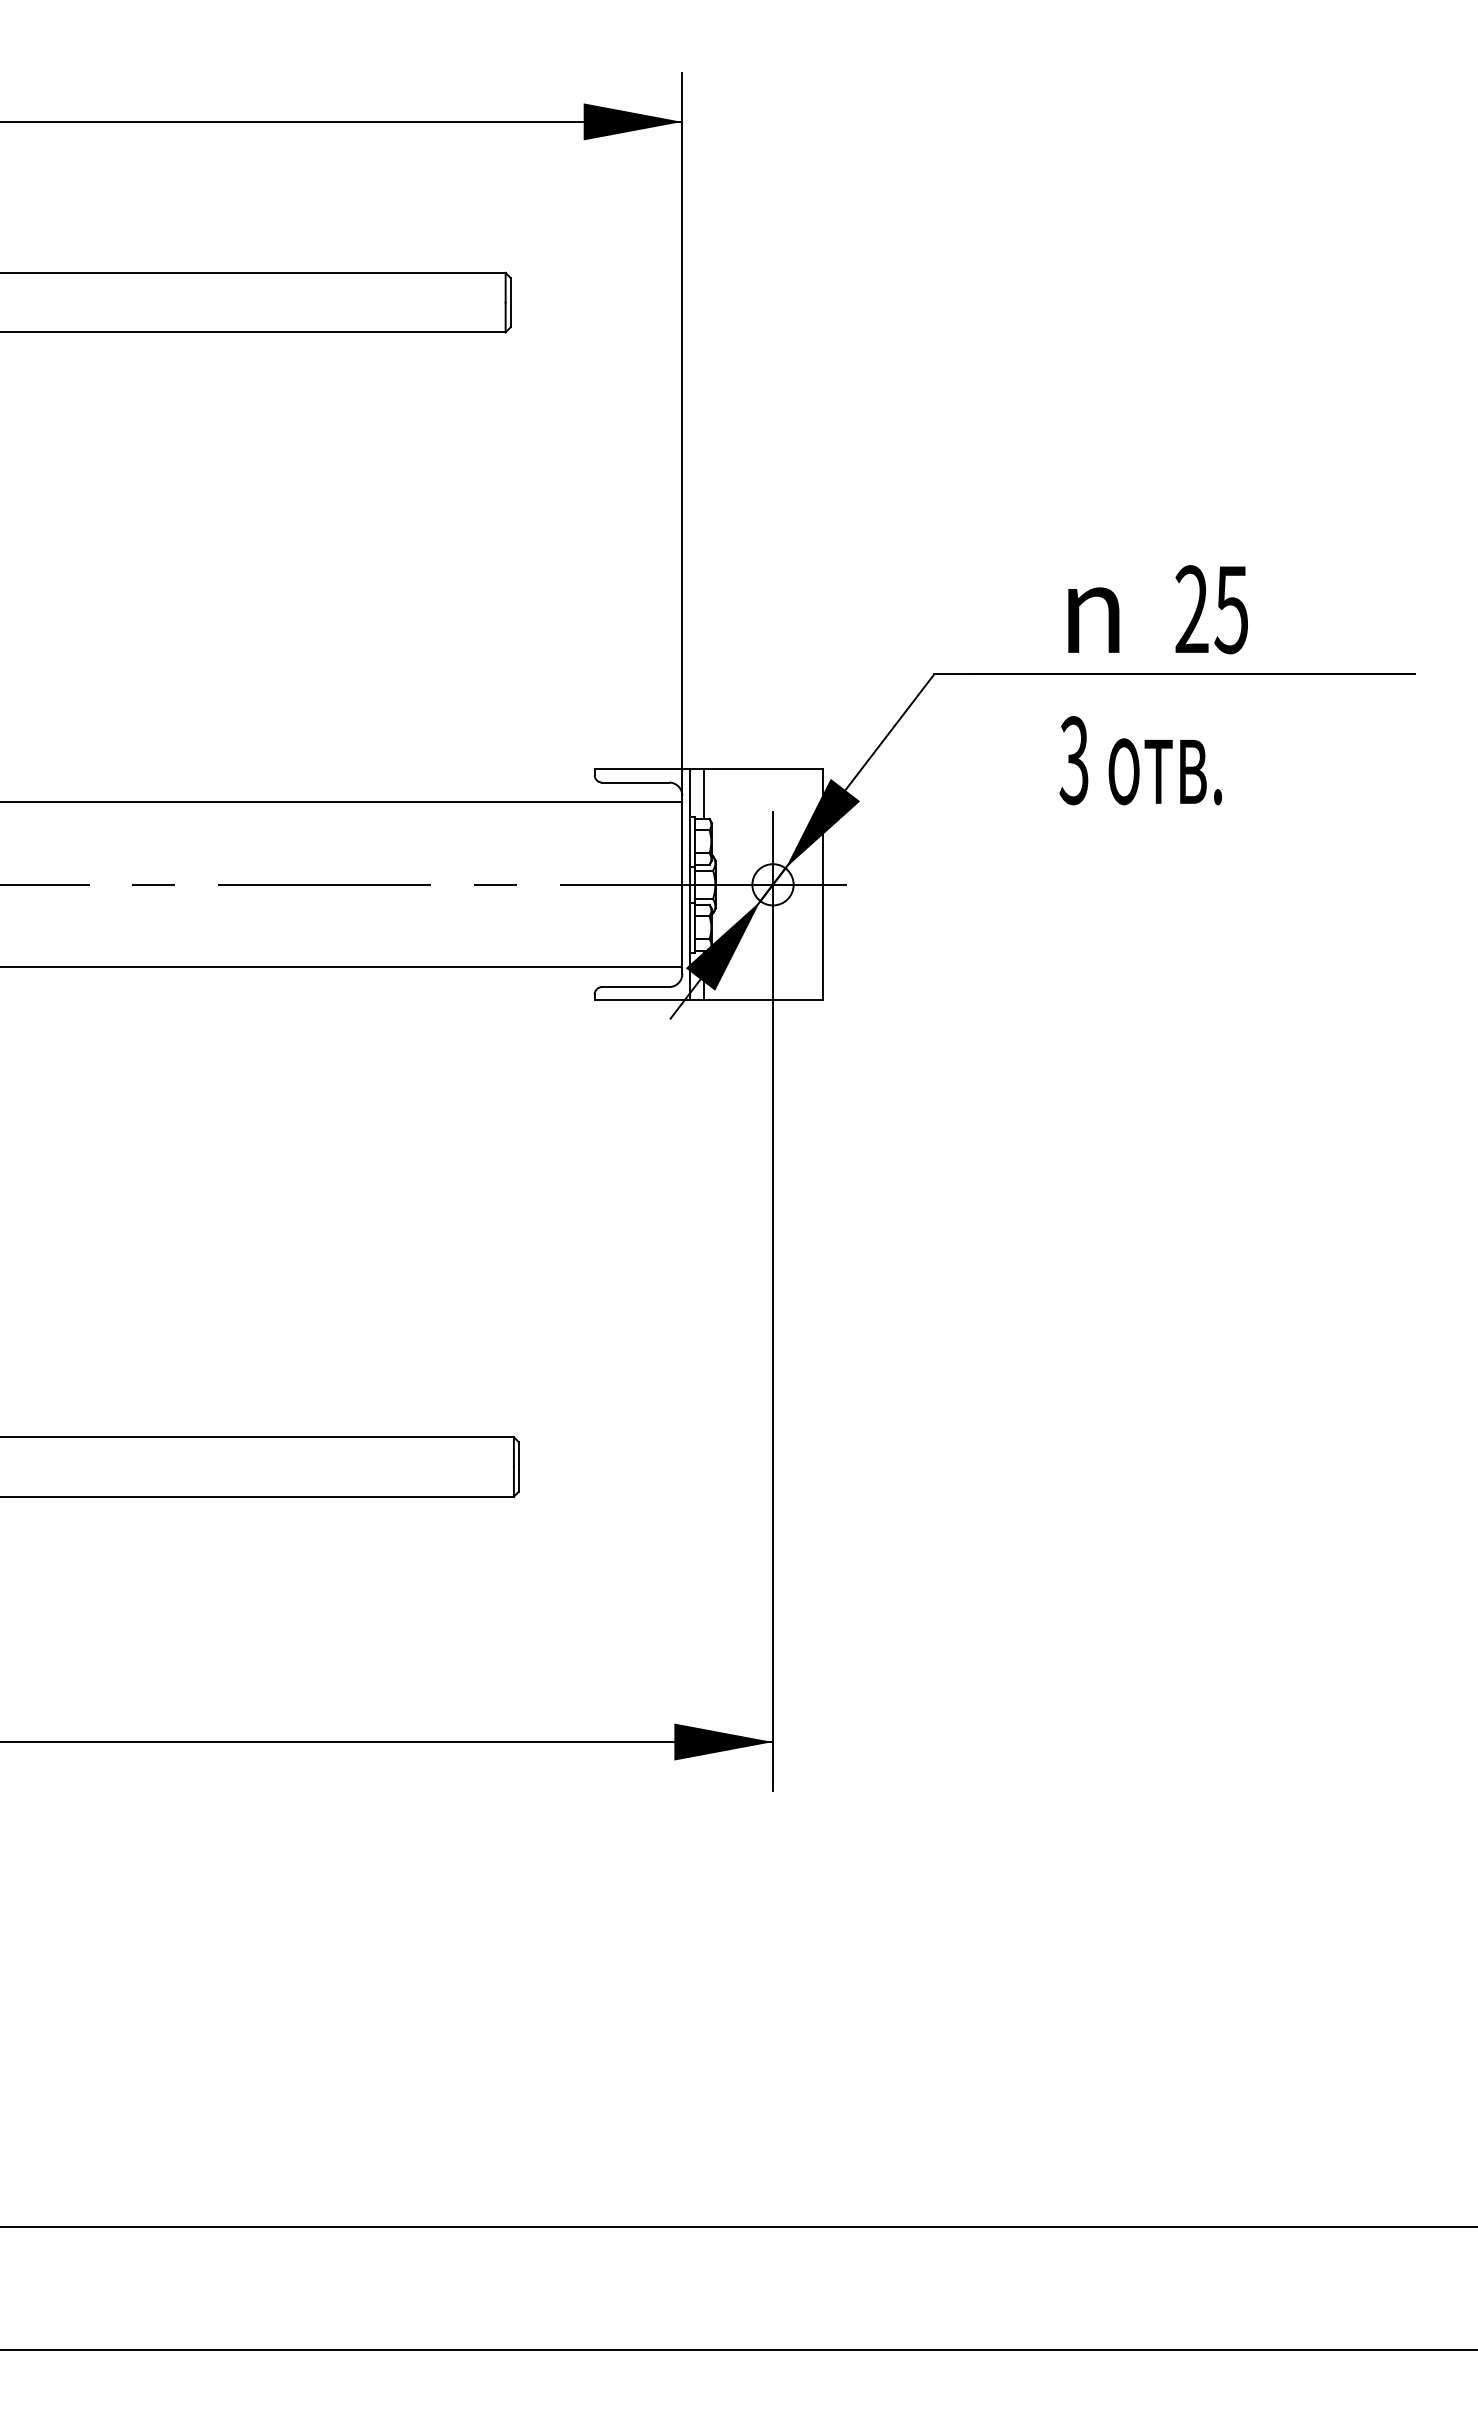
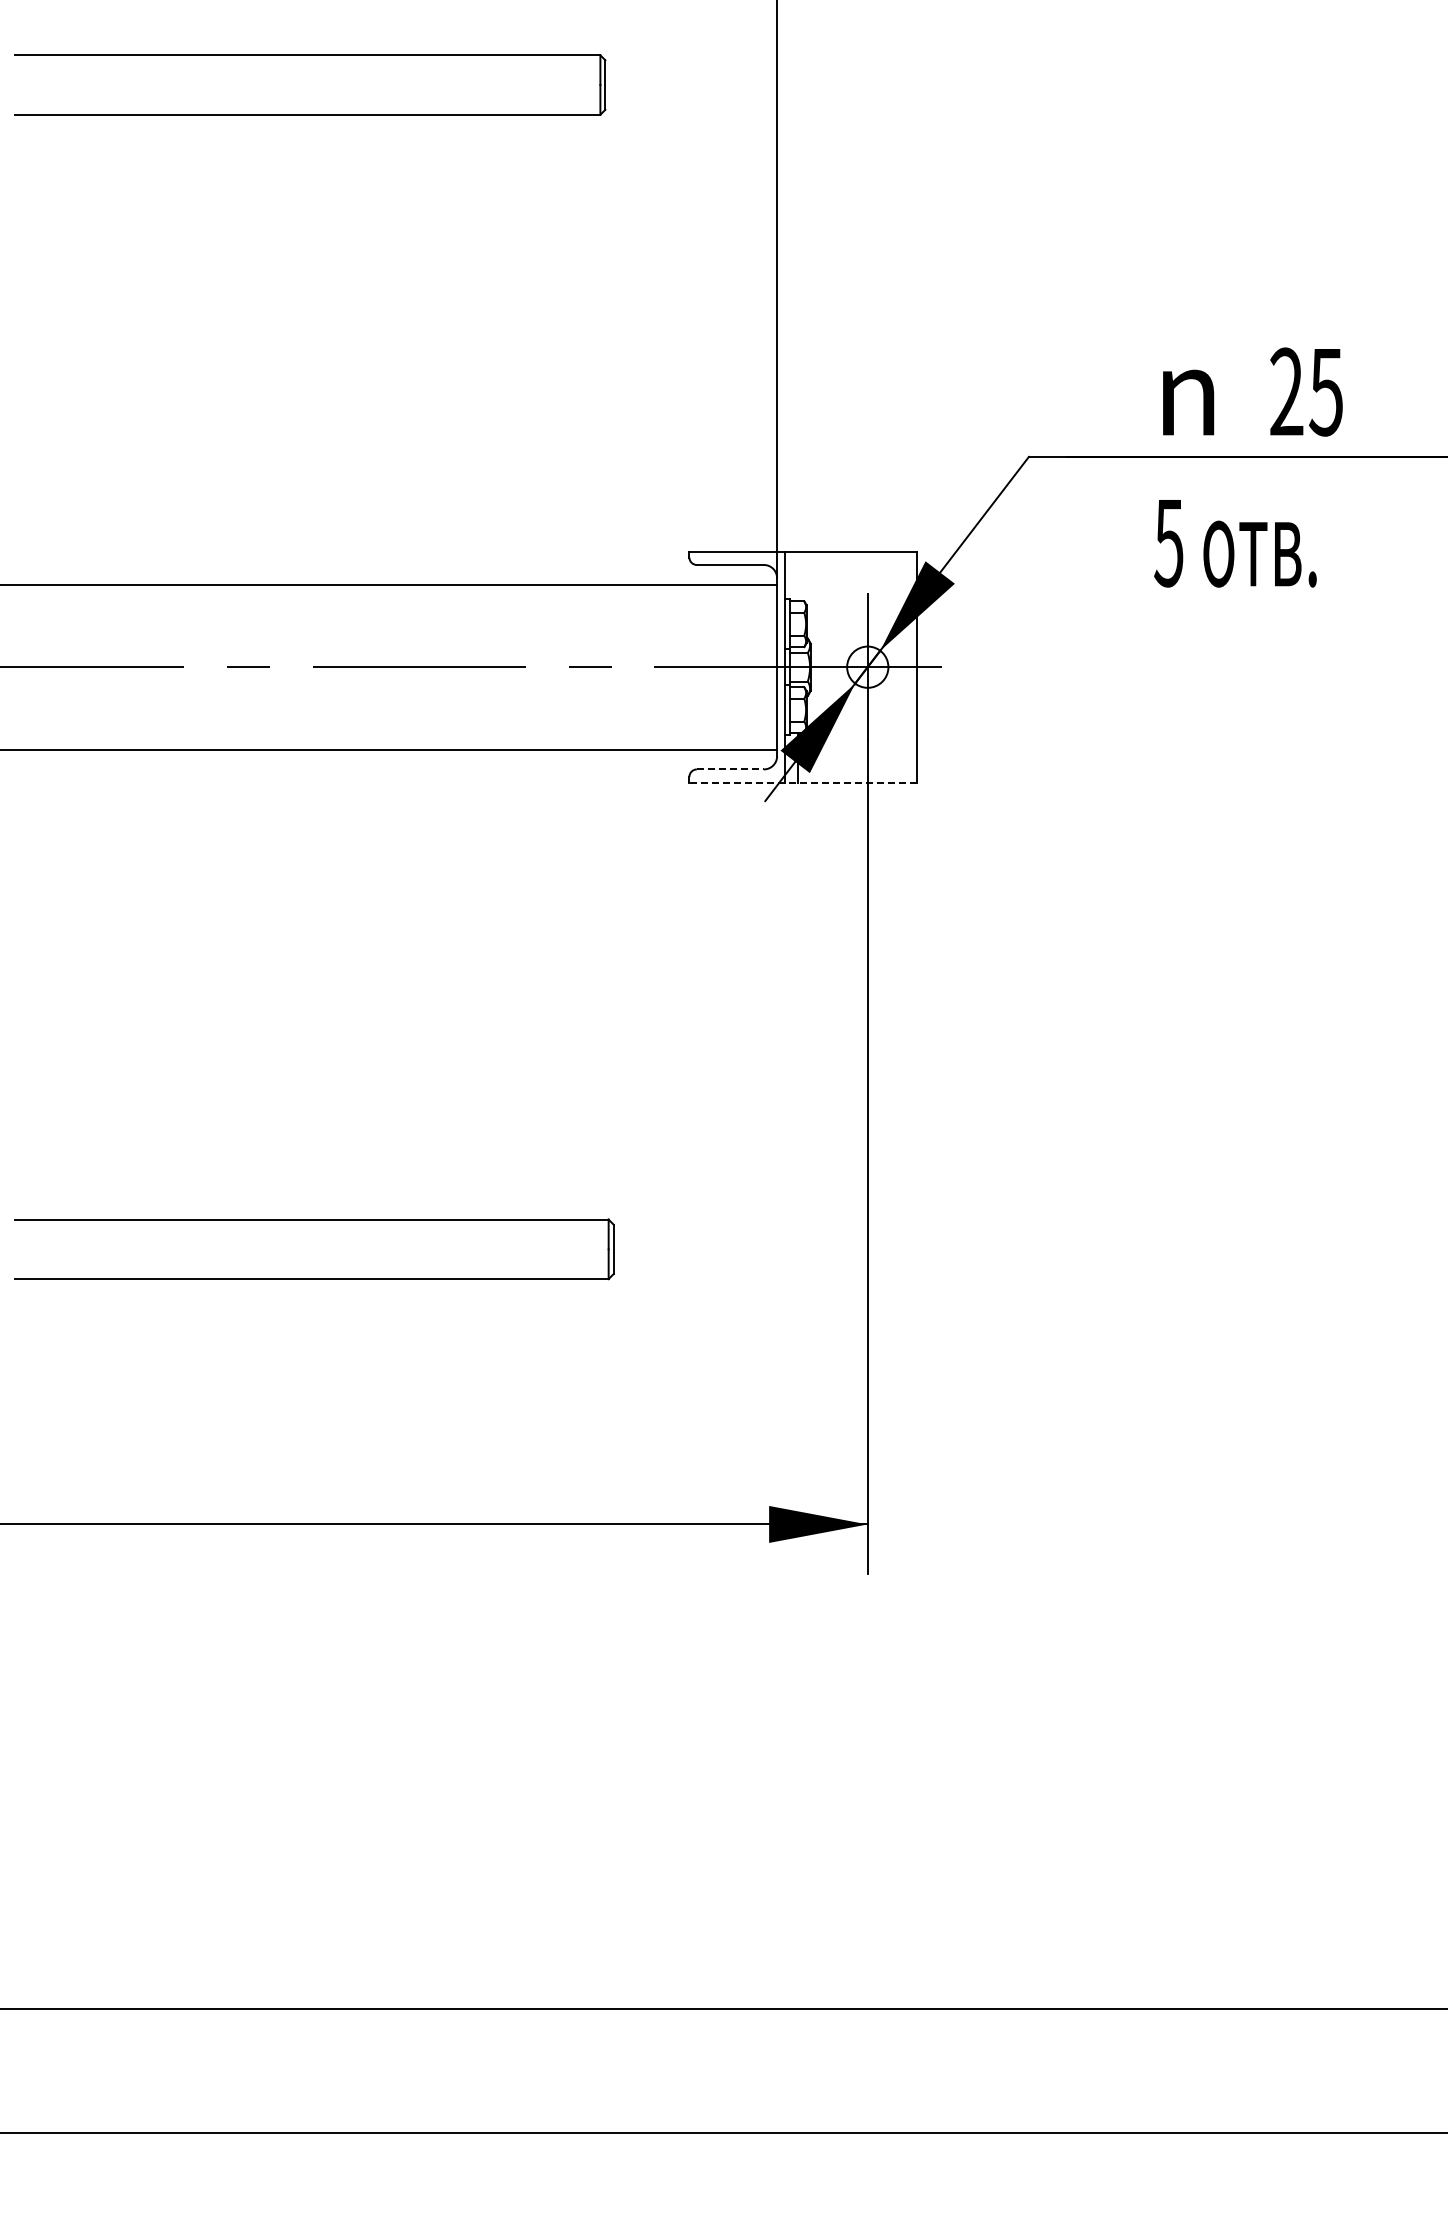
text: (1073, 760) -> (1168, 542), 3 -> 5
line: (703, 793) -> (798, 575), removed
line: (635, 987) -> (730, 769), solid -> dashed
line: (708, 1000) -> (803, 782), solid -> dashed

